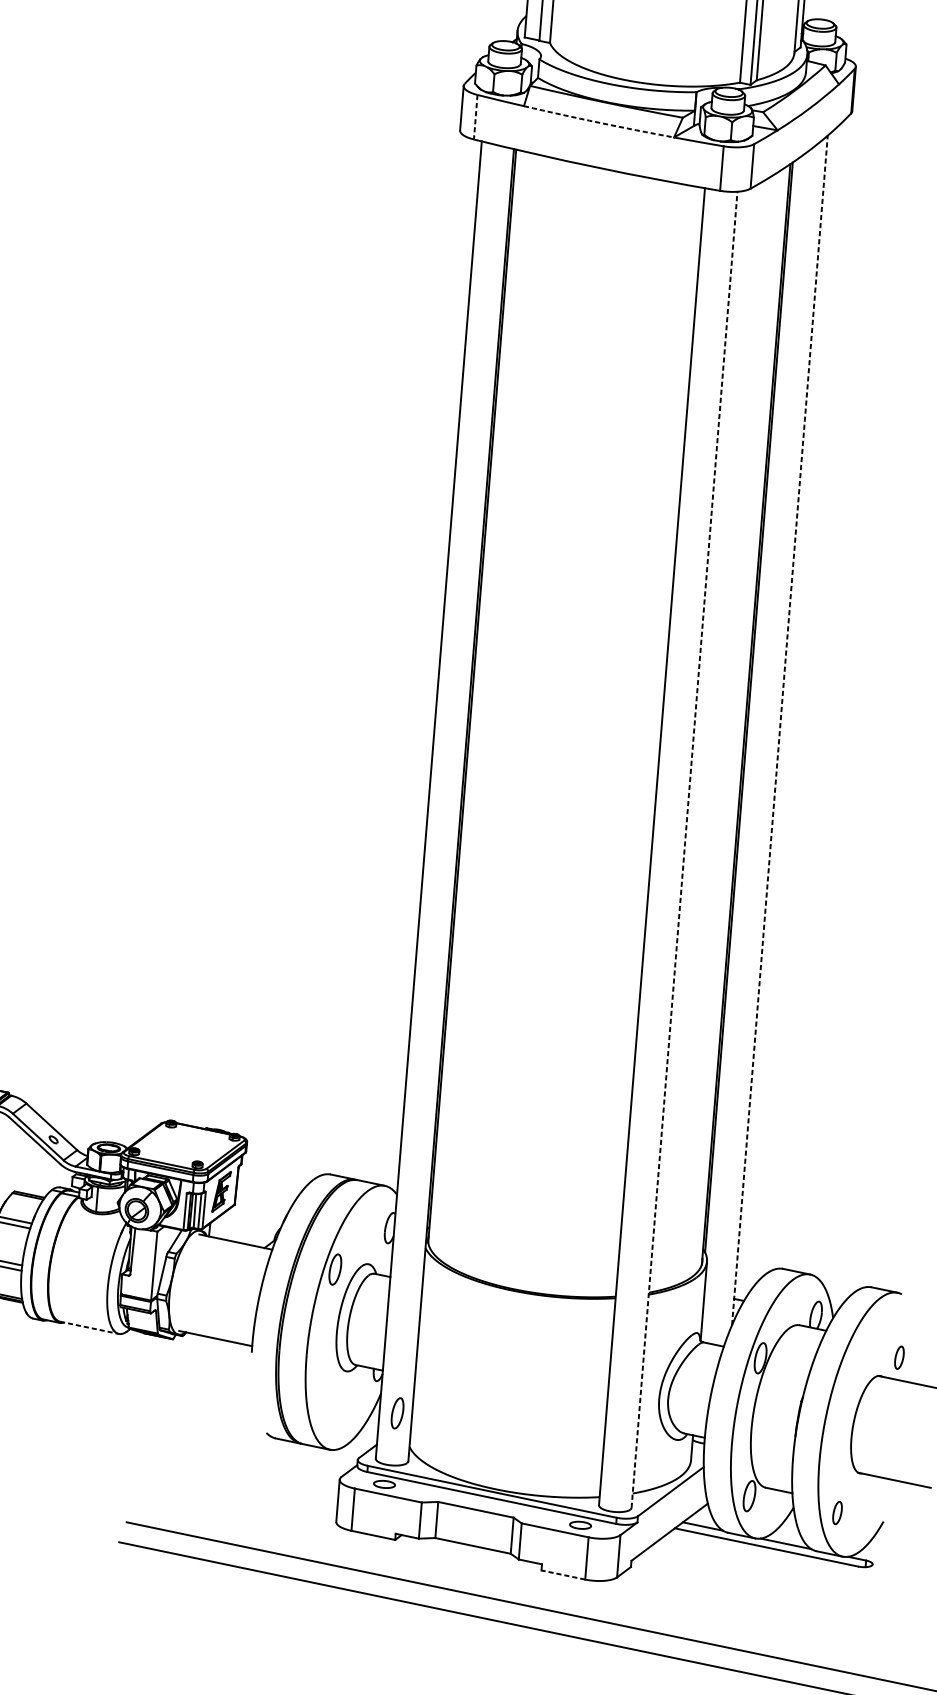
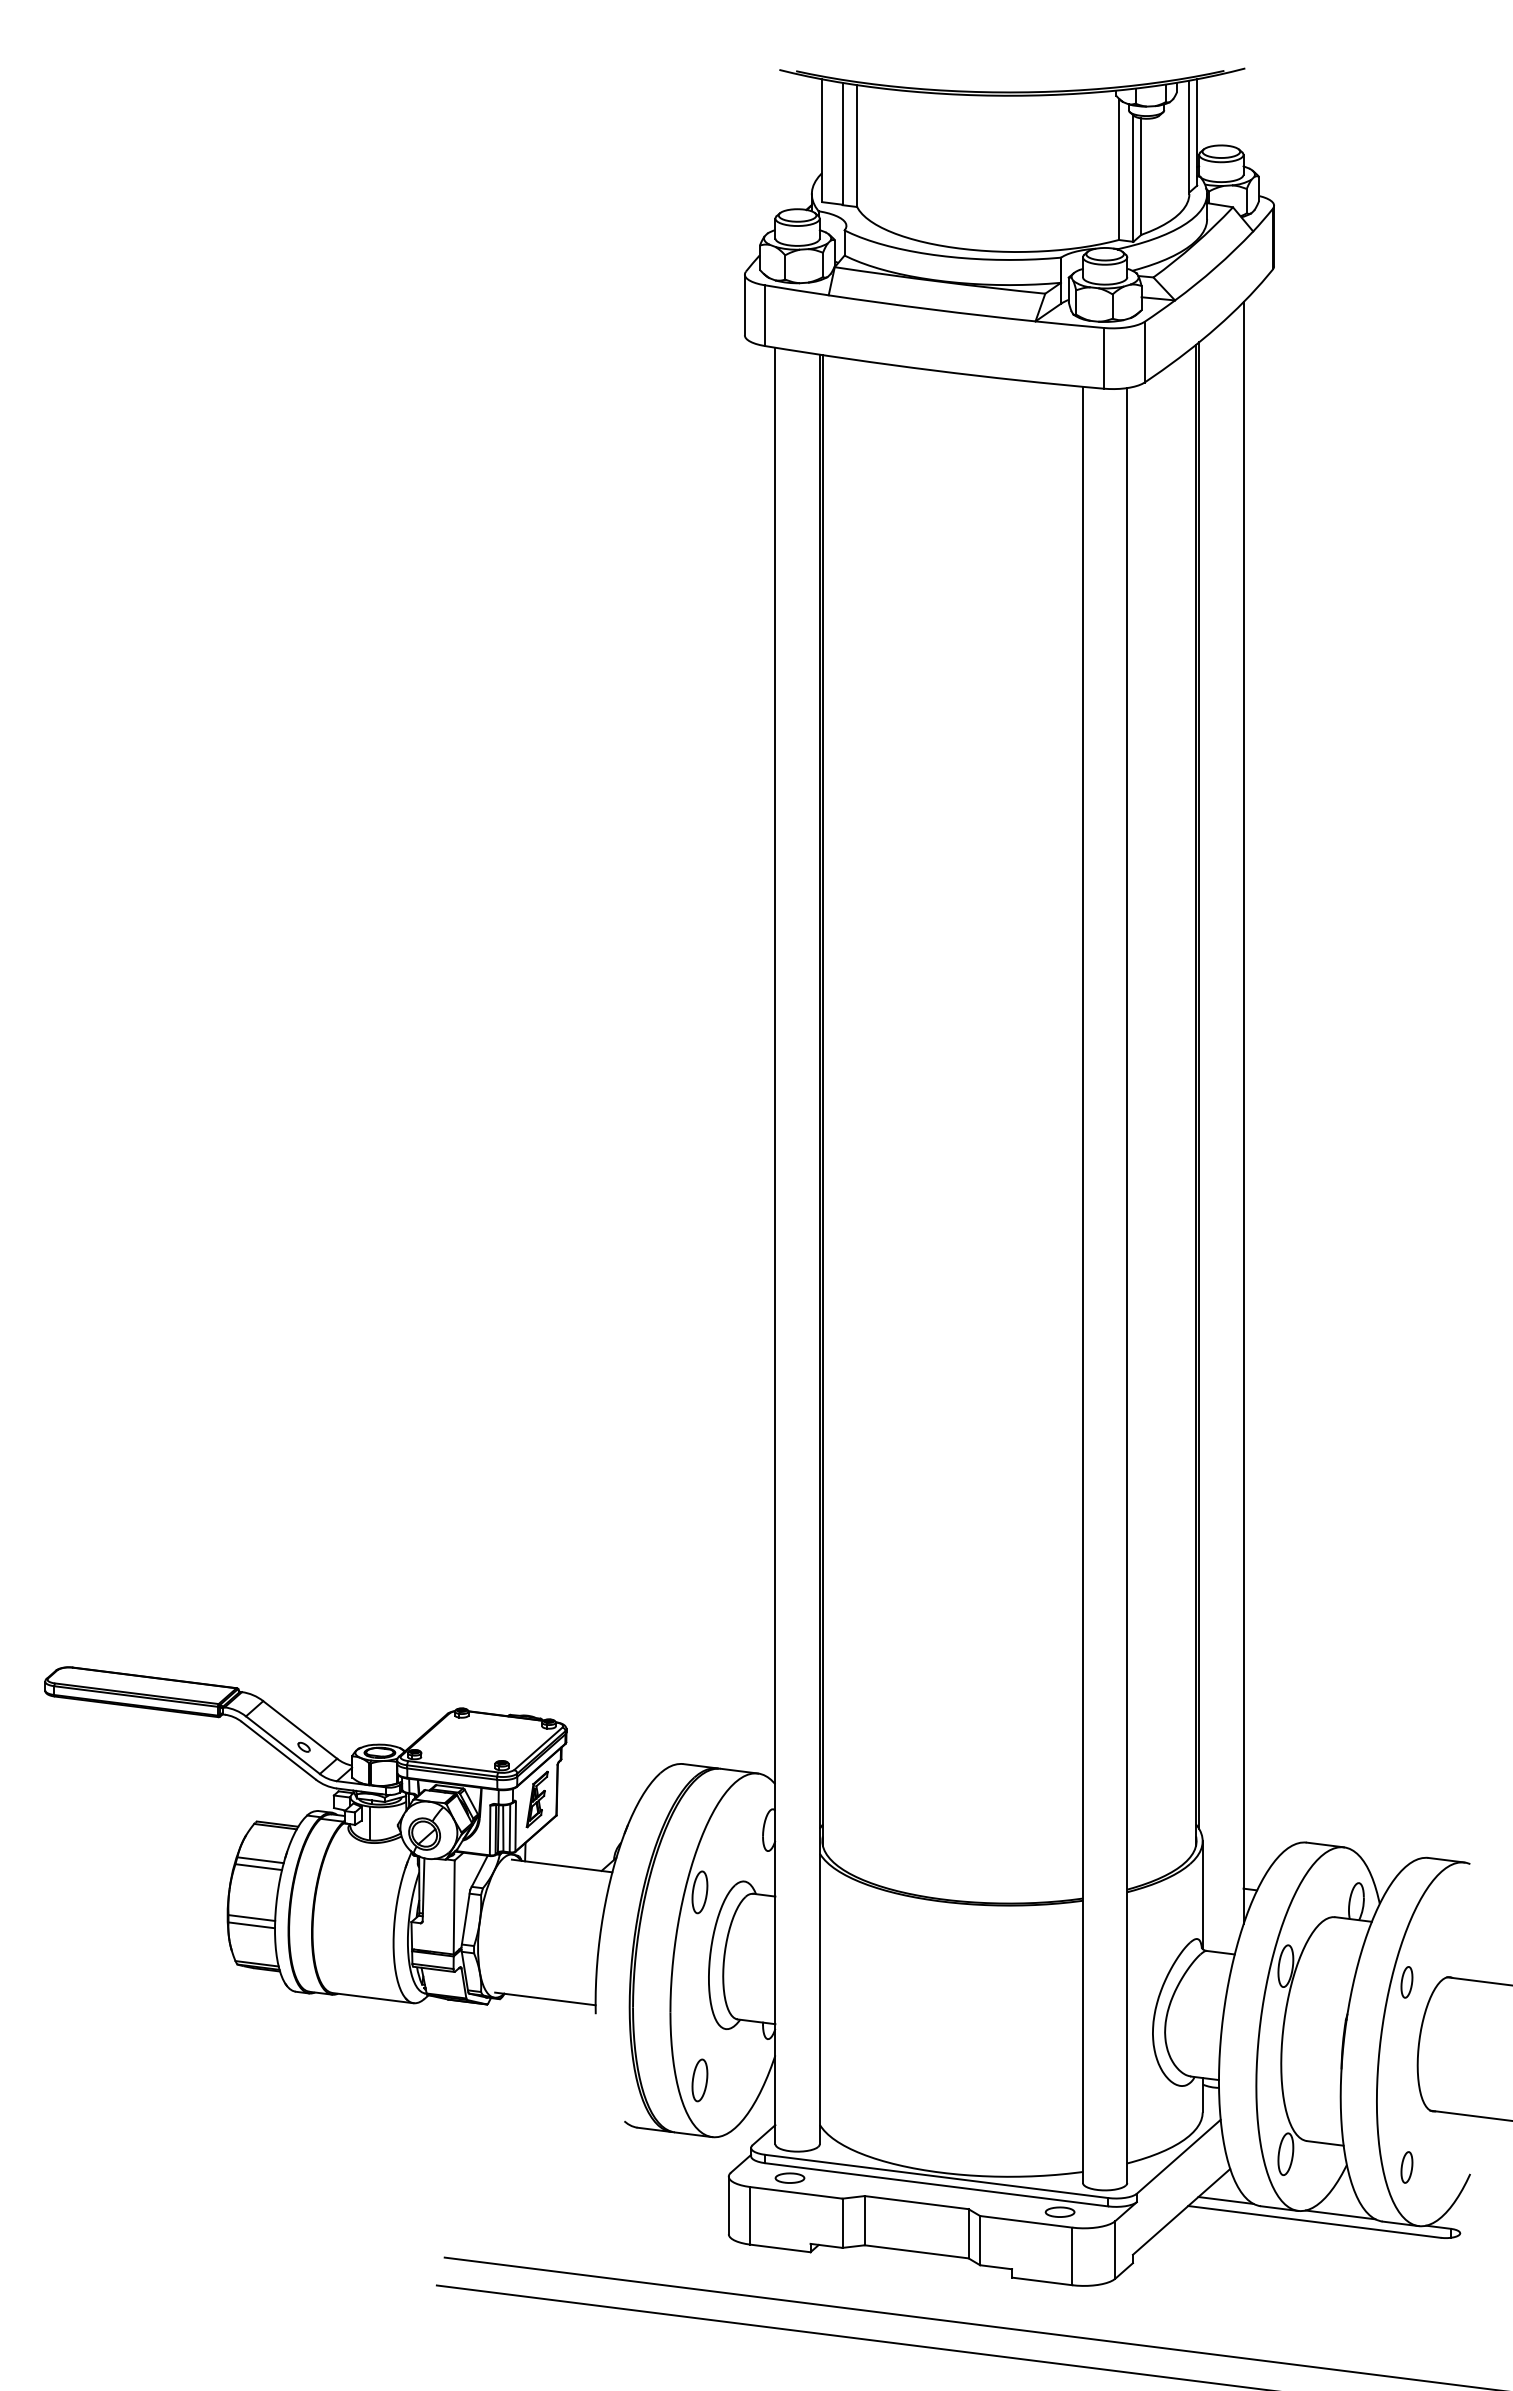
line: (475, 117) -> (764, 316), dashed -> solid
arc: (598, 122) -> (931, 309), dashed -> solid
line: (779, 729) -> (1243, 1112), dashed -> solid
line: (684, 849) -> (1127, 1285), dashed -> solid
line: (89, 1328) -> (373, 1998), dashed -> solid
part: (899, 1357) -> (1406, 1982), moved
part: (397, 1413) -> (699, 2080), moved
line: (562, 1575) -> (1041, 2281), dashed -> solid

